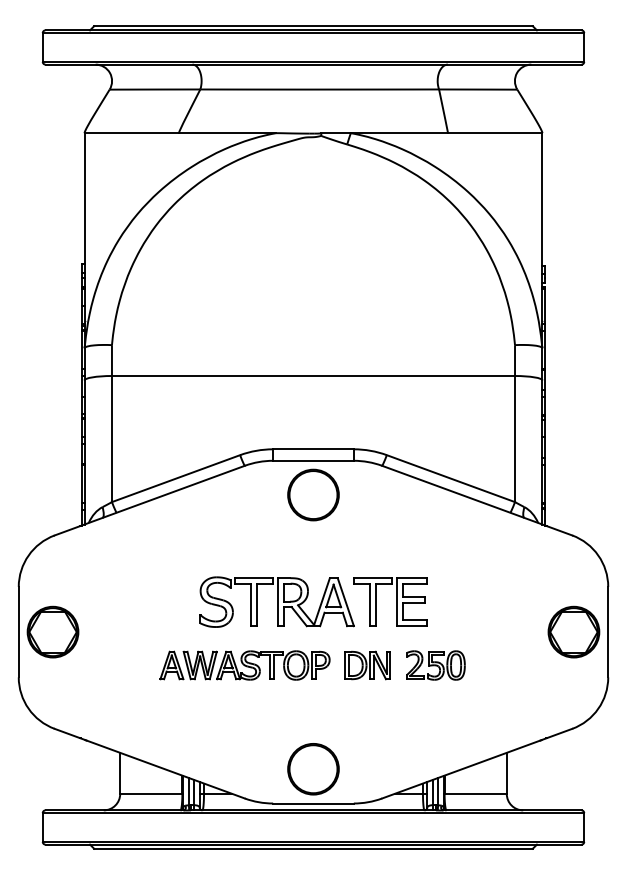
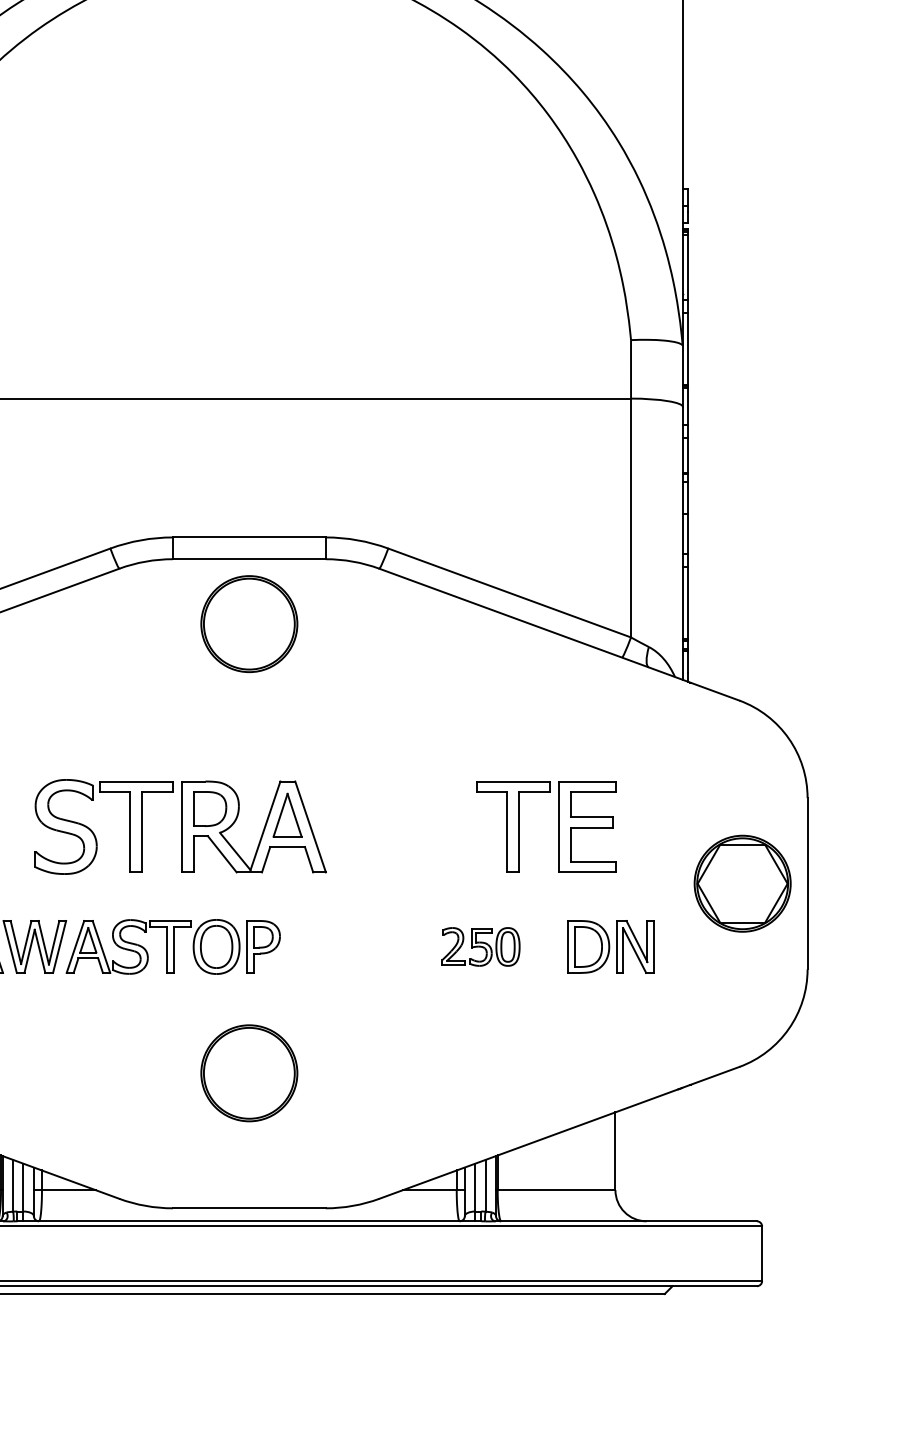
part: (390, 601) -> (546, 825), moved
part: (367, 665) -> (611, 946), moved
part: (435, 665) -> (480, 946), size x0.7
circle: (313, 769) -> (249, 1073), moved

